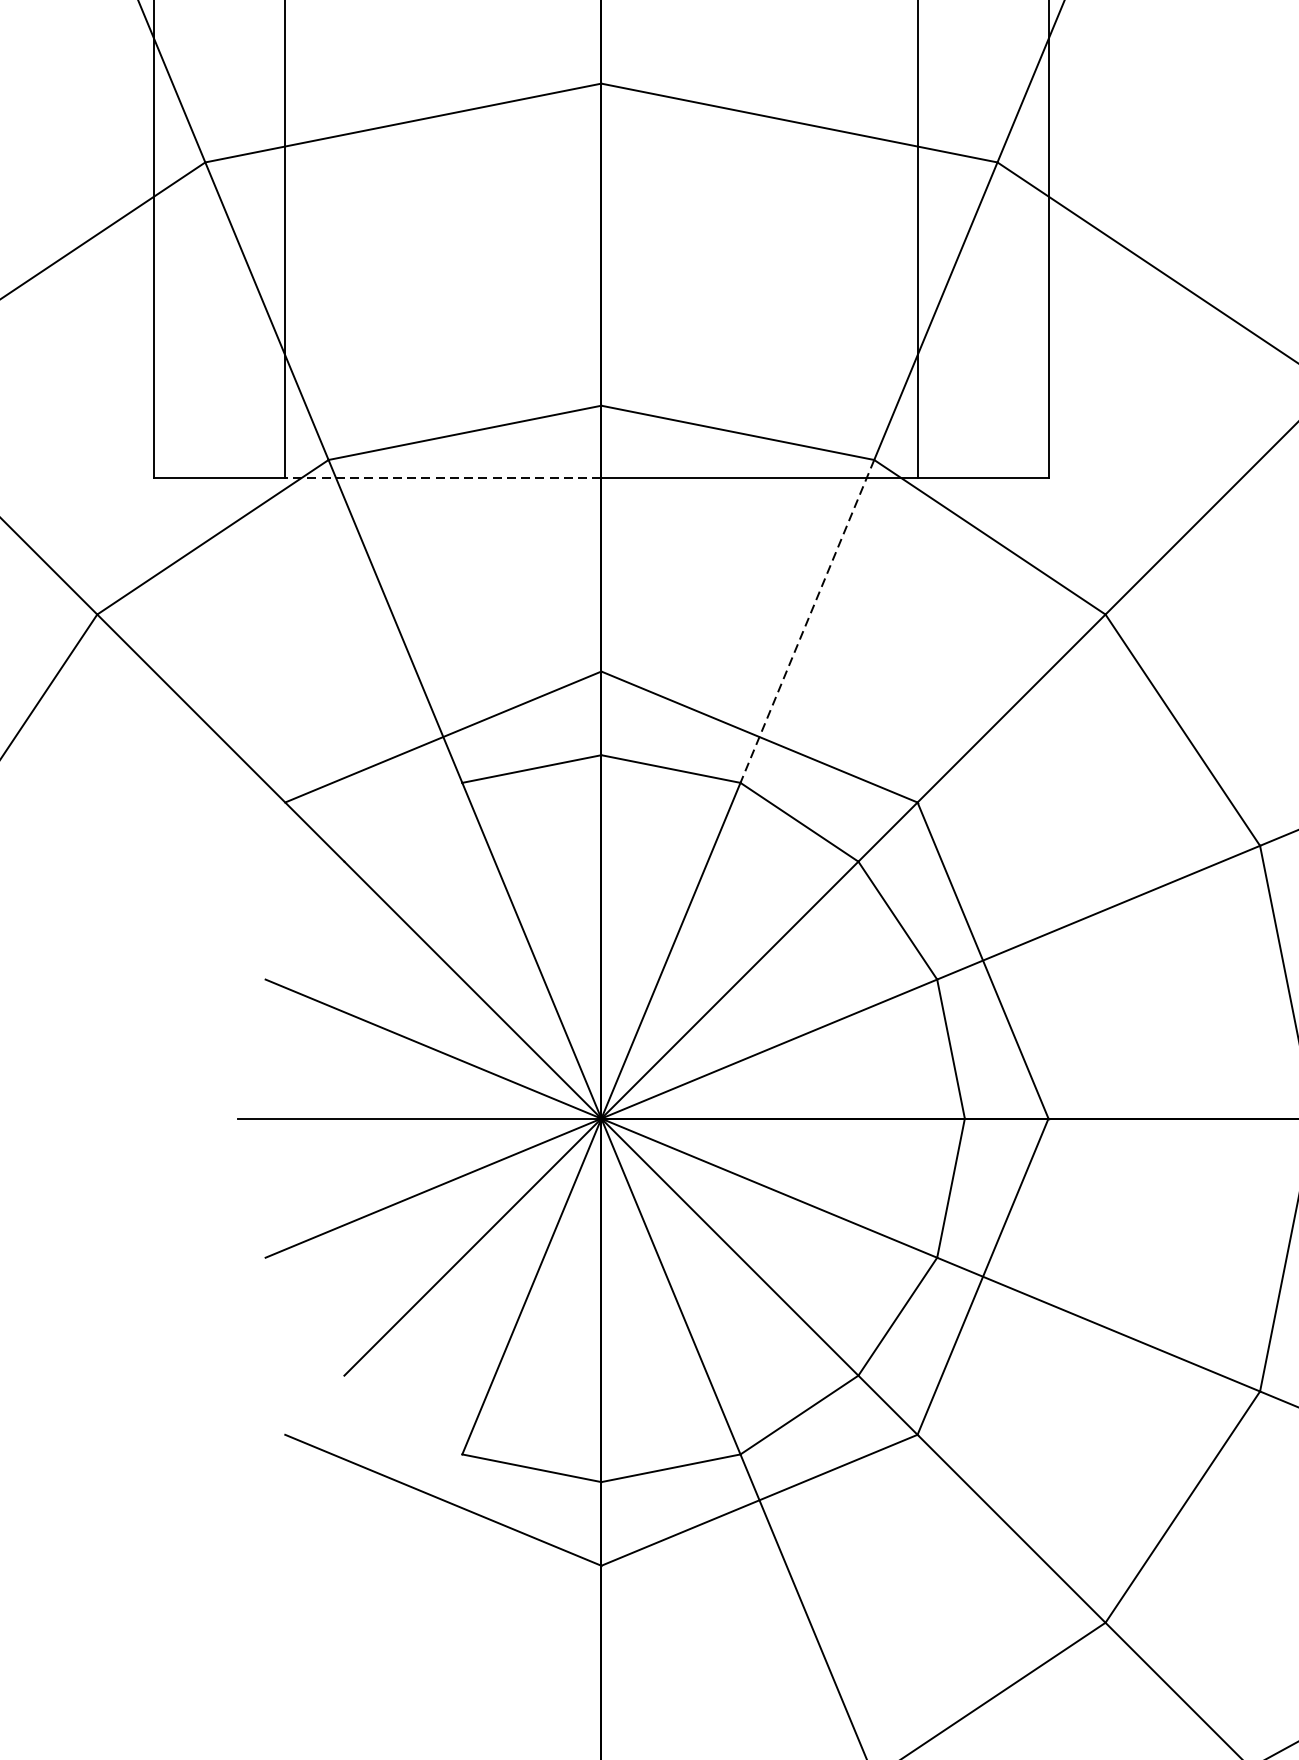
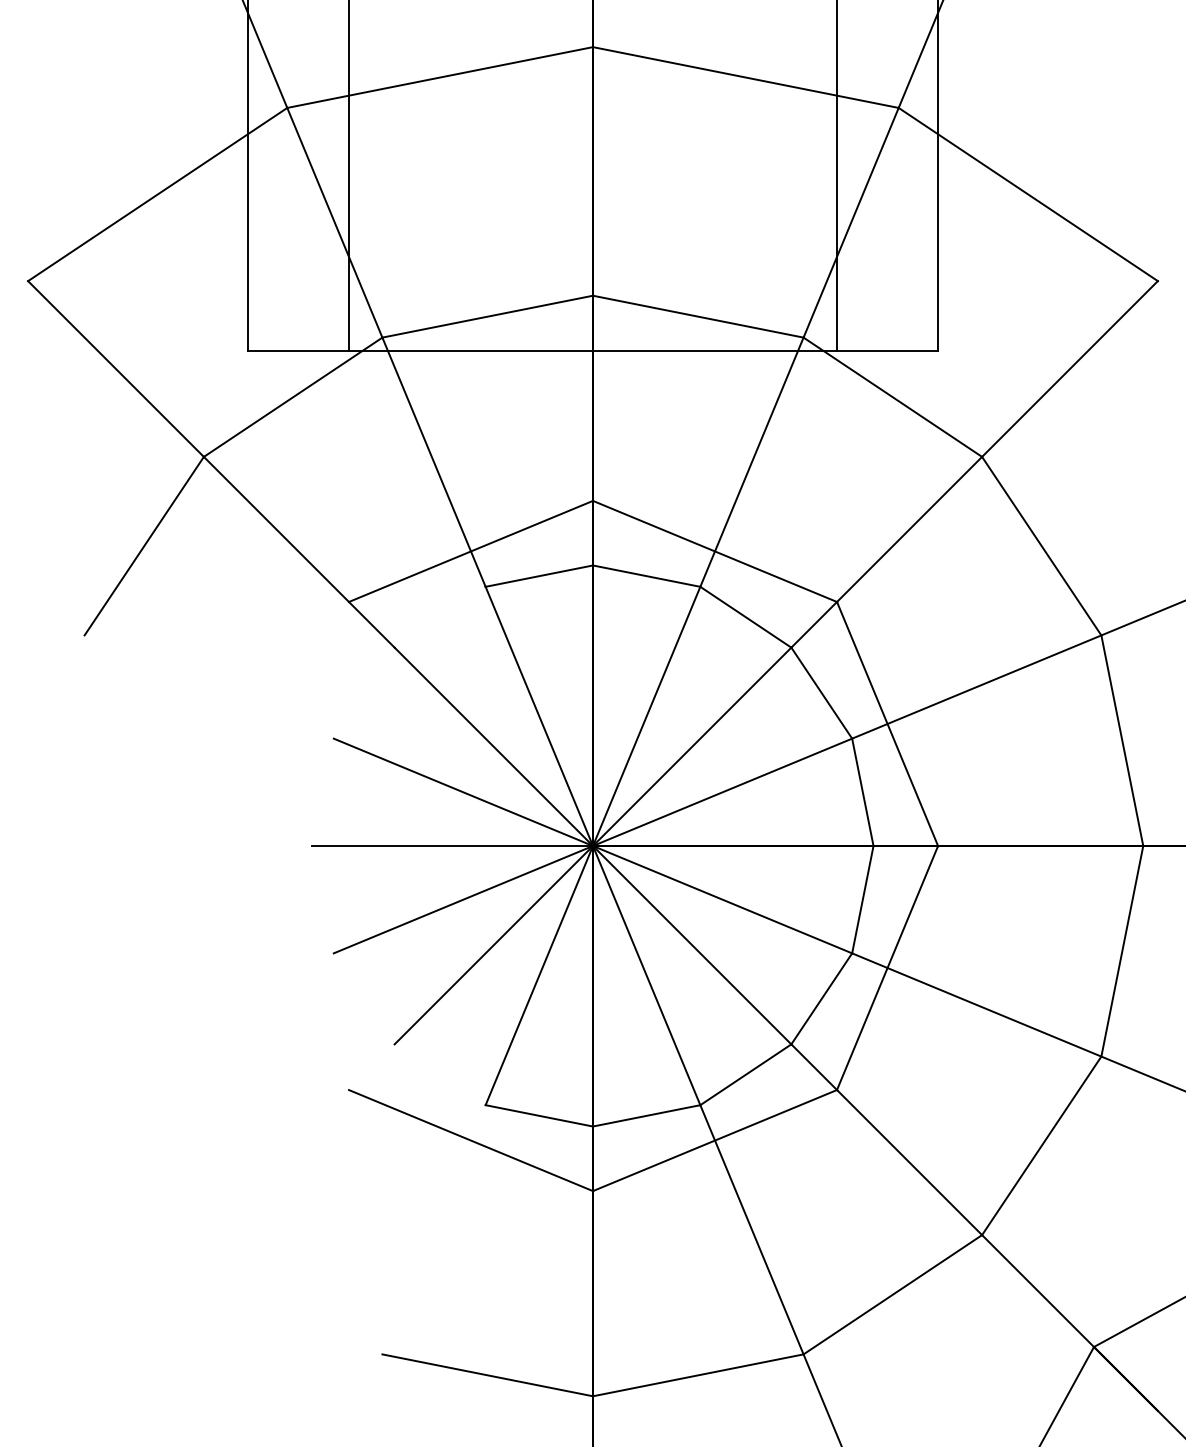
line: (442, 477) -> (470, 351), dashed -> solid
line: (806, 621) -> (751, 462), dashed -> solid

